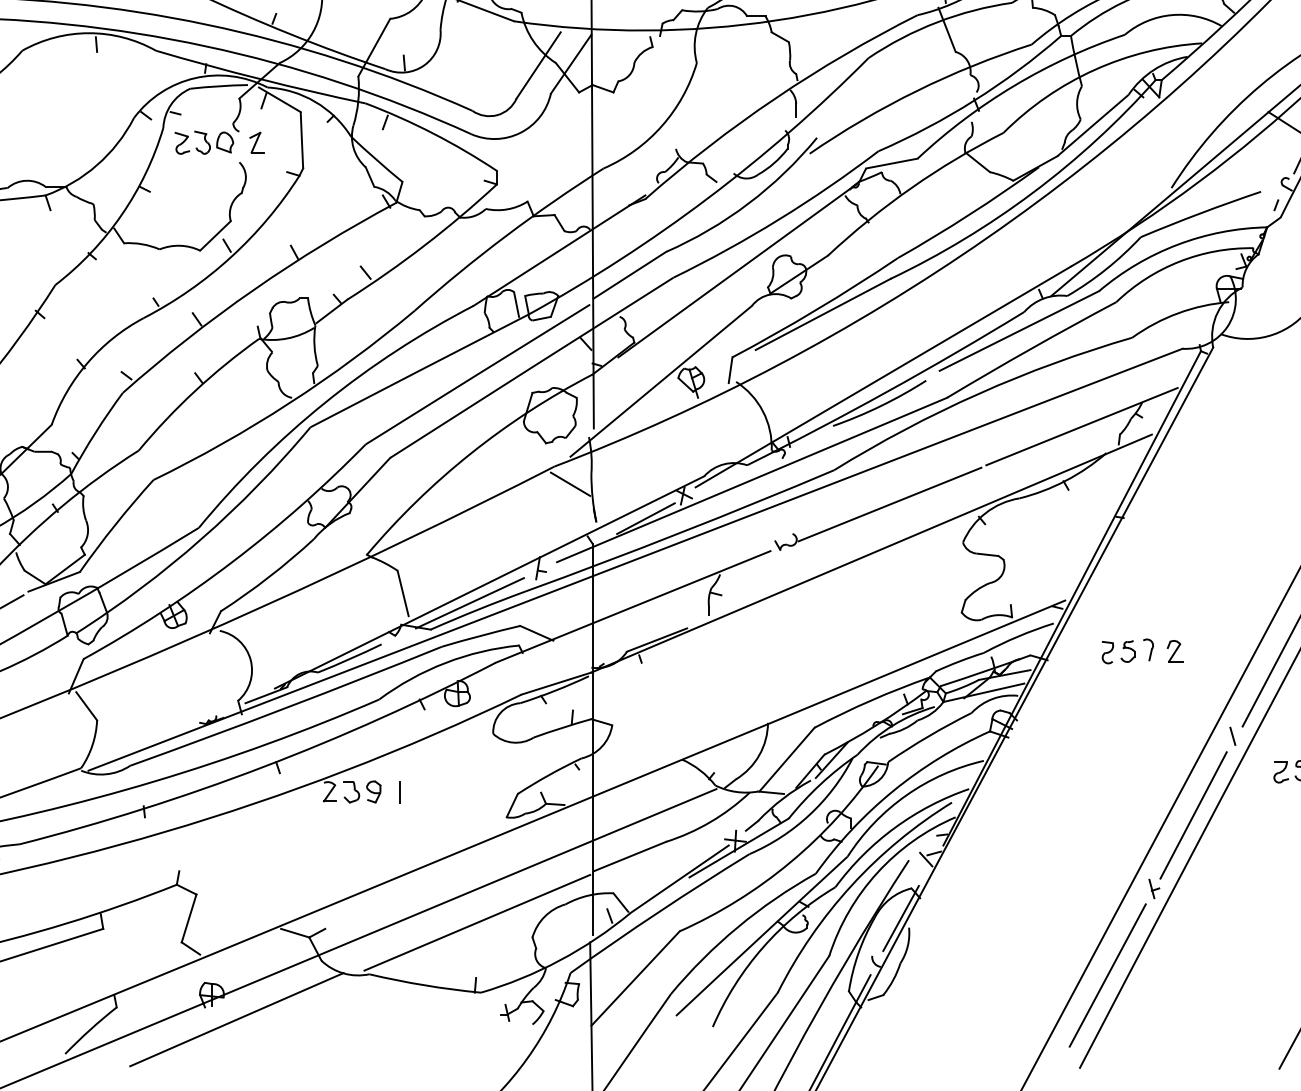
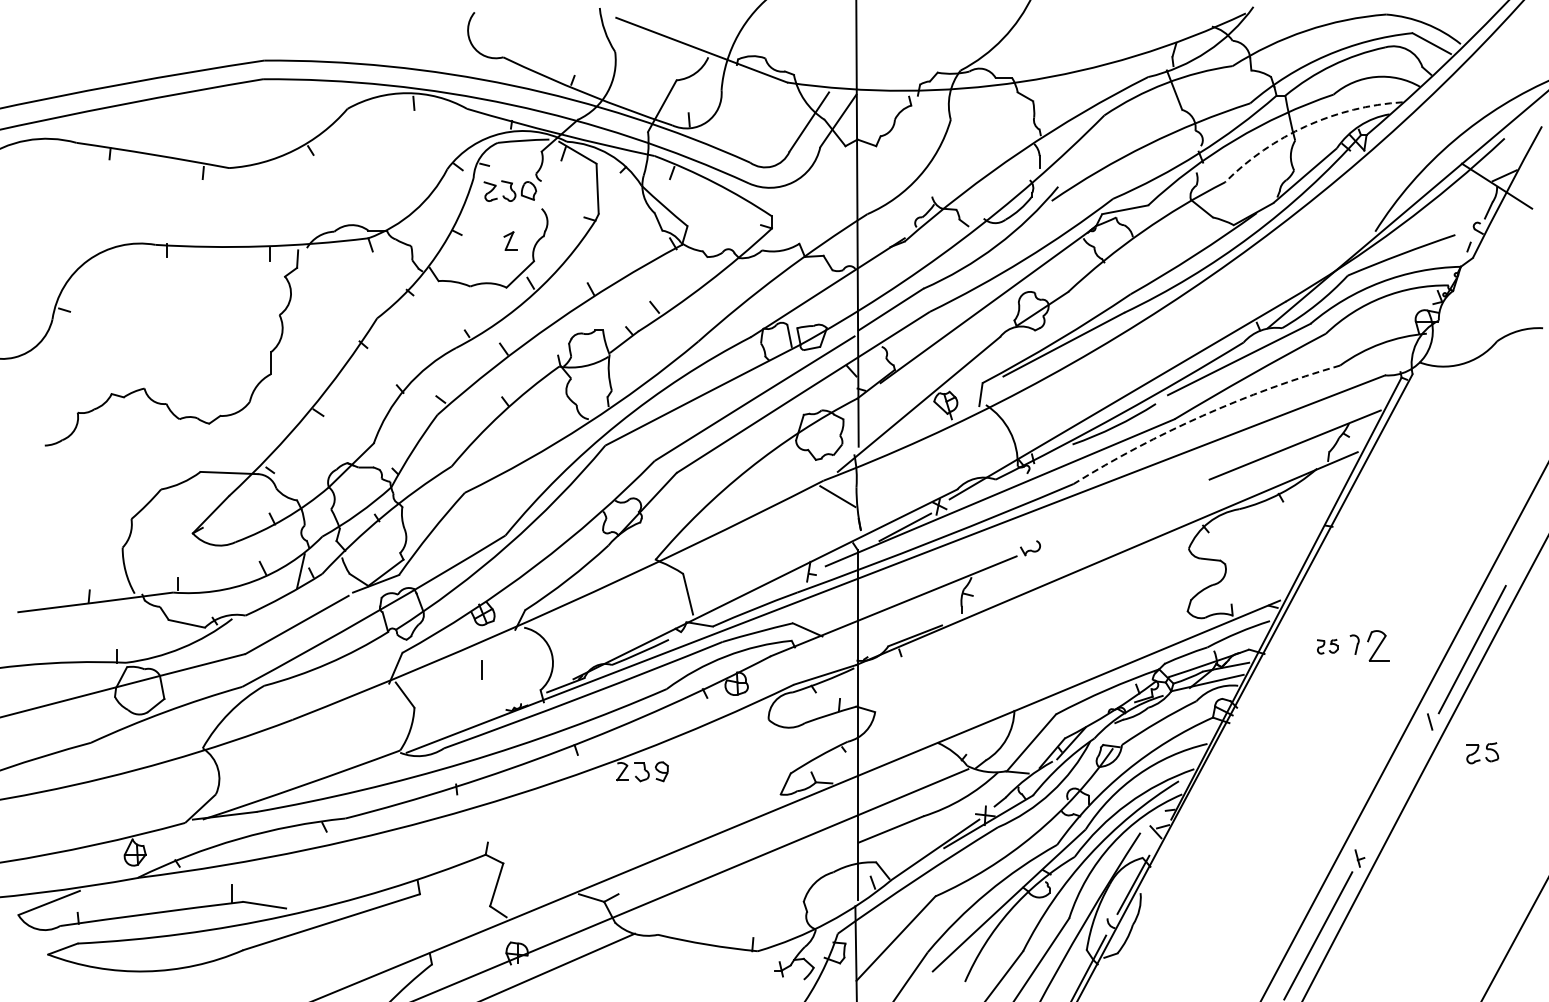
arc: (1094, 70) -> (1306, 126), solid -> dashed
part: (257, 142) -> (510, 240), moved
arc: (978, 393) -> (1202, 415), solid -> dashed
line: (889, 504) -> (1123, 514), removed
line: (469, 602) -> (747, 602), removed
part: (1175, 650) -> (1378, 645), size x1.6
part: (1118, 651) -> (1327, 646), size x0.7
line: (399, 791) -> (481, 669), moved
line: (1193, 815) -> (1394, 792), removed
line: (477, 922) -> (754, 888), removed

